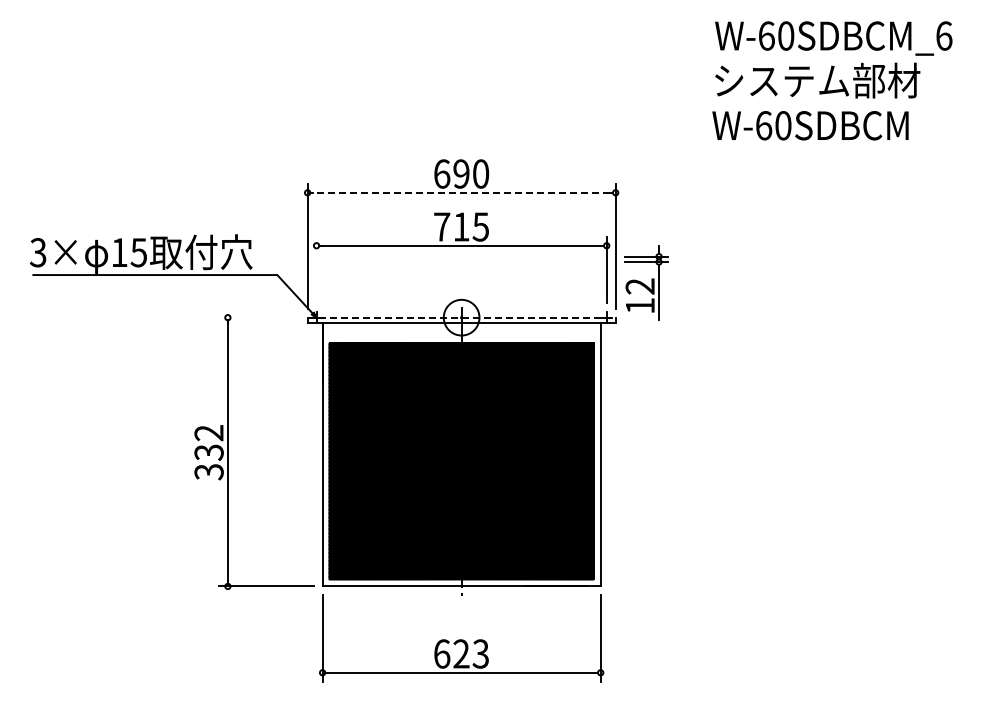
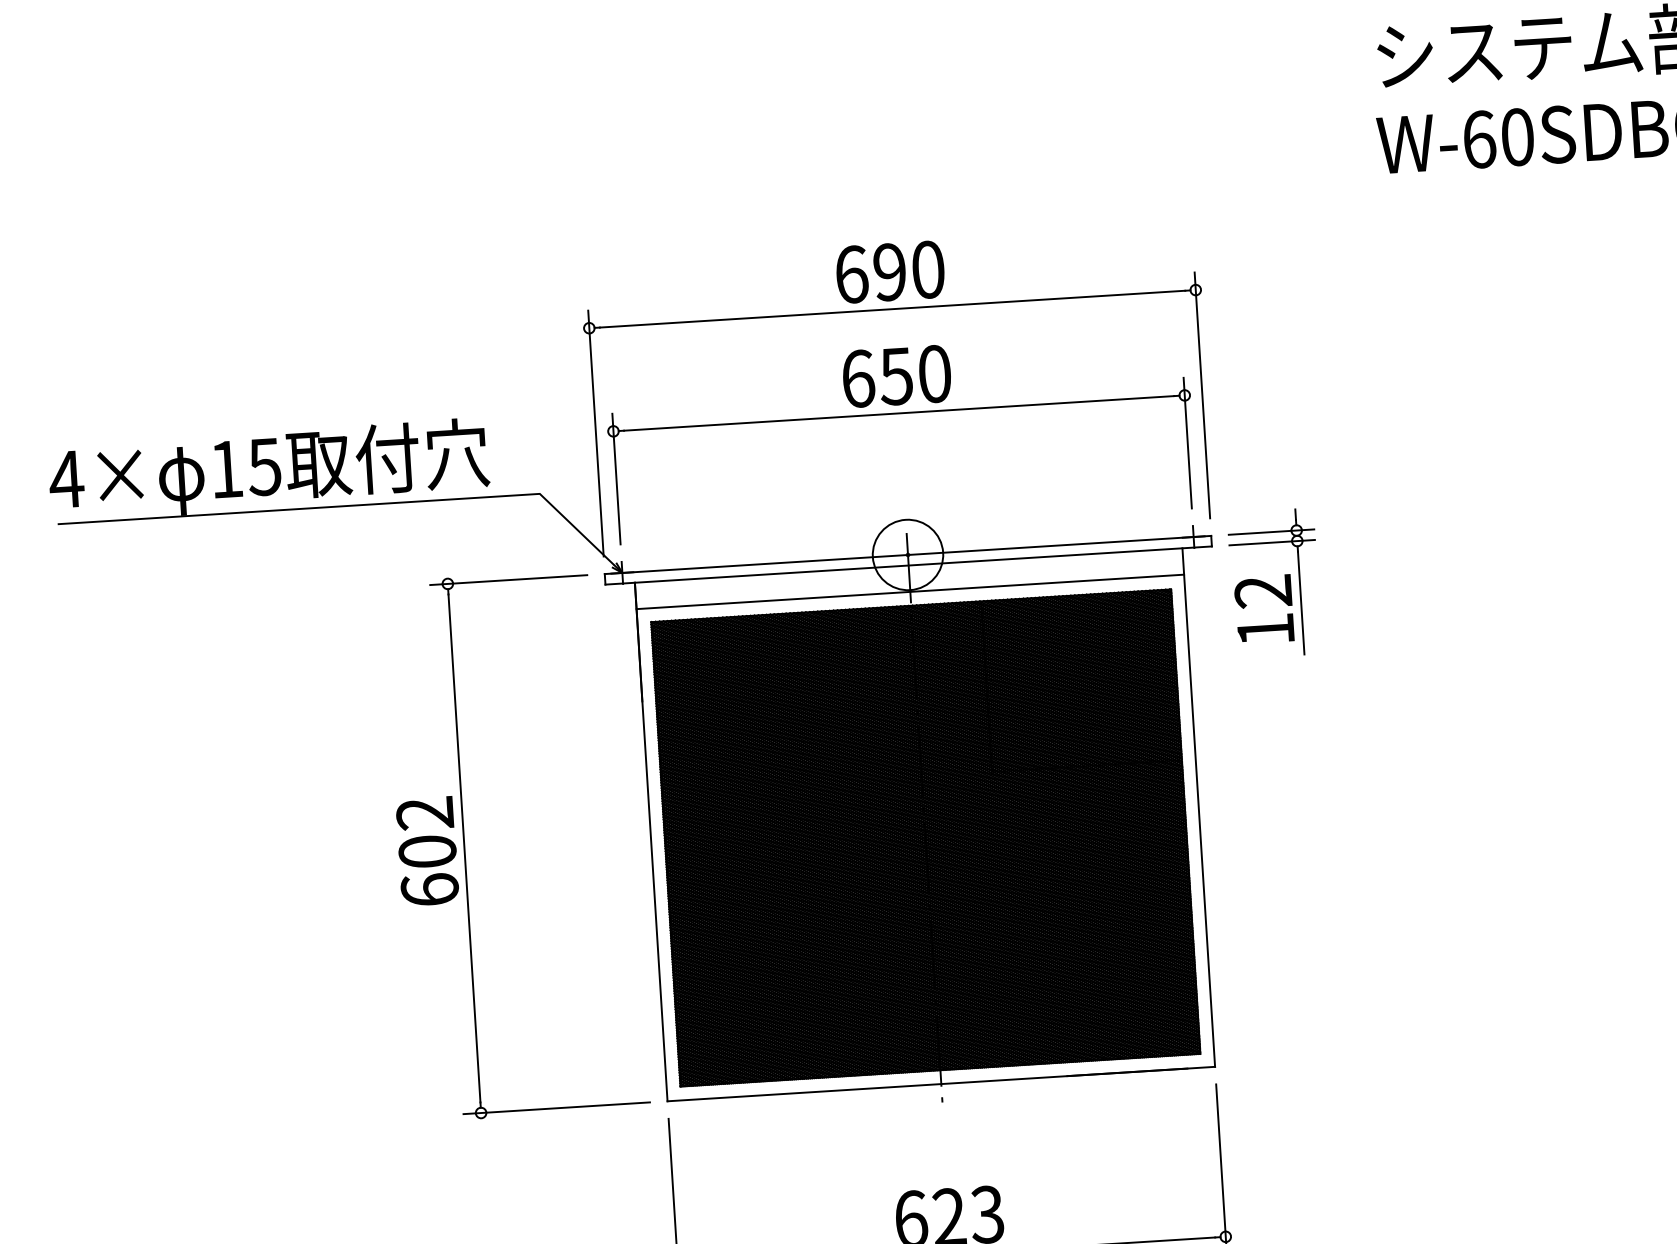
line: (461, 192) -> (892, 308), dashed -> solid
text: (461, 226) -> (896, 375), 715 -> 650
text: (38, 252) -> (66, 479), 3× -> 4×
line: (316, 269) -> (616, 478), added
part: (646, 282) -> (1275, 582), moved
line: (258, 317) -> (508, 579), added
line: (462, 317) -> (909, 554), dashed -> solid
line: (461, 336) -> (910, 592), added
text: (208, 462) -> (427, 871), 332 -> 602

